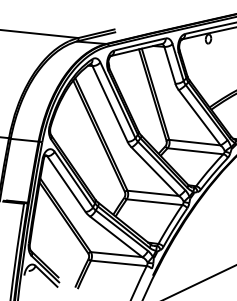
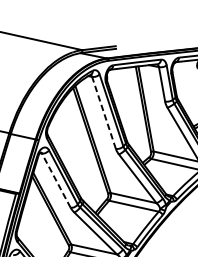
line: (110, 103) -> (104, 112), solid -> dashed
line: (66, 184) -> (56, 181), solid -> dashed

